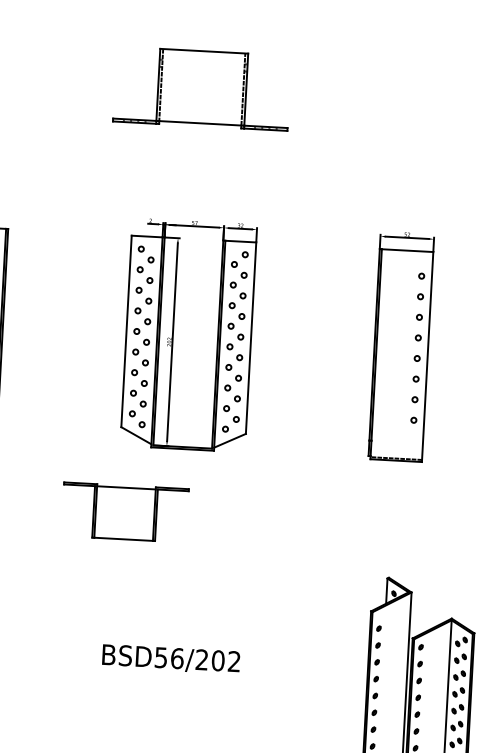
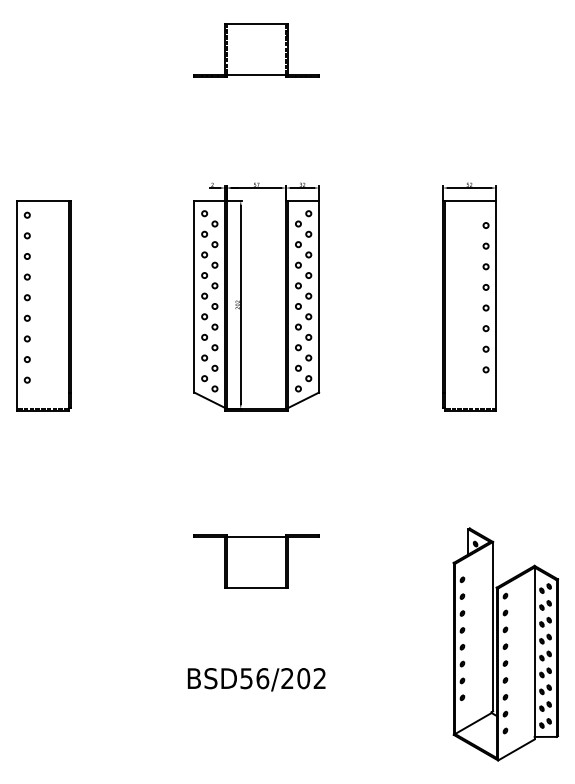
part: (201, 88) -> (256, 50), size x0.71
part: (124, 512) -> (256, 561), moved
text: (171, 659) -> (256, 679), moved

